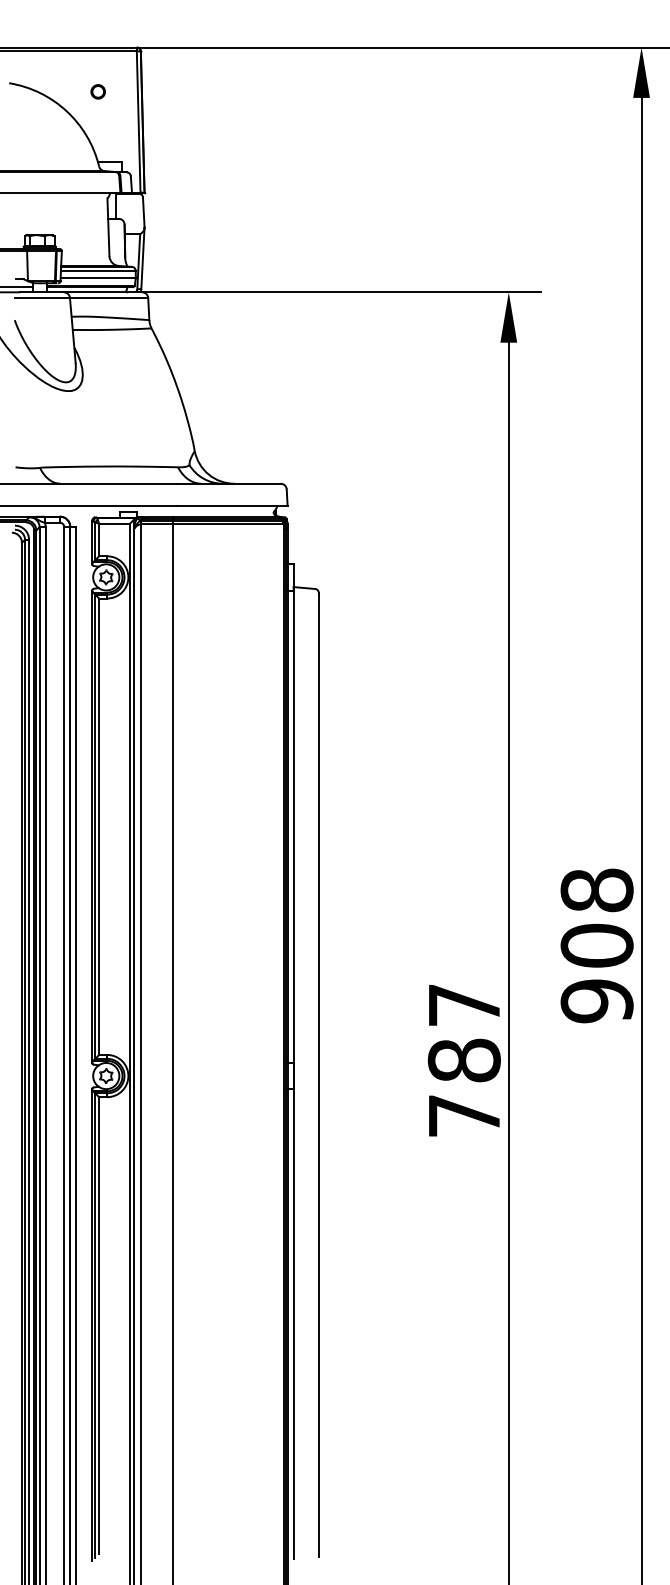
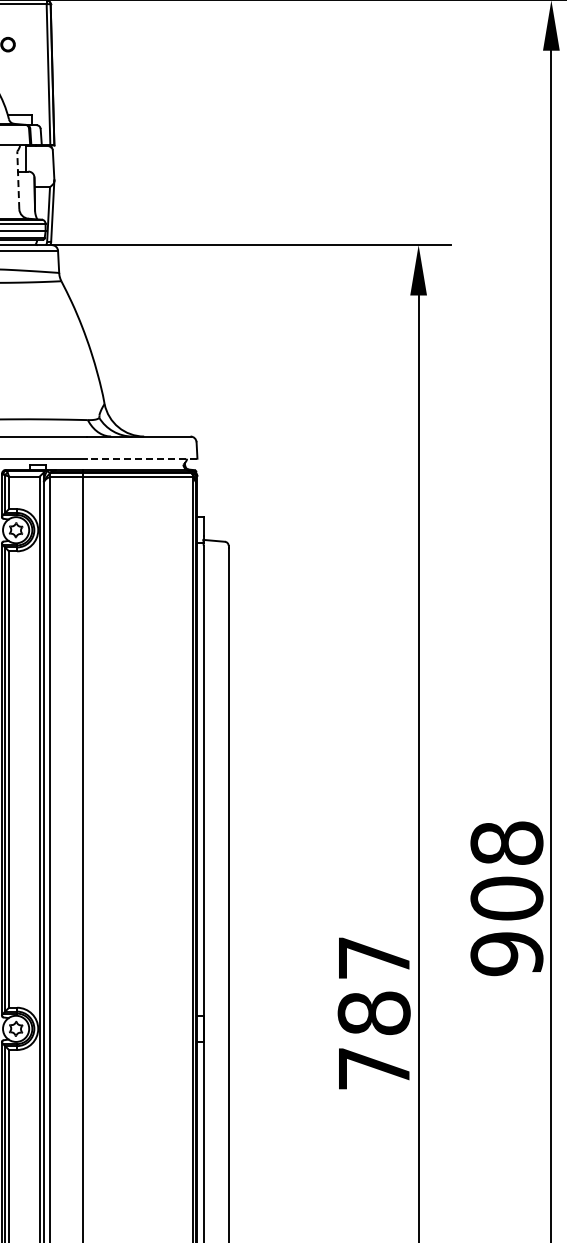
line: (108, 227) -> (18, 180), solid -> dashed
line: (231, 505) -> (141, 458), solid -> dashed

